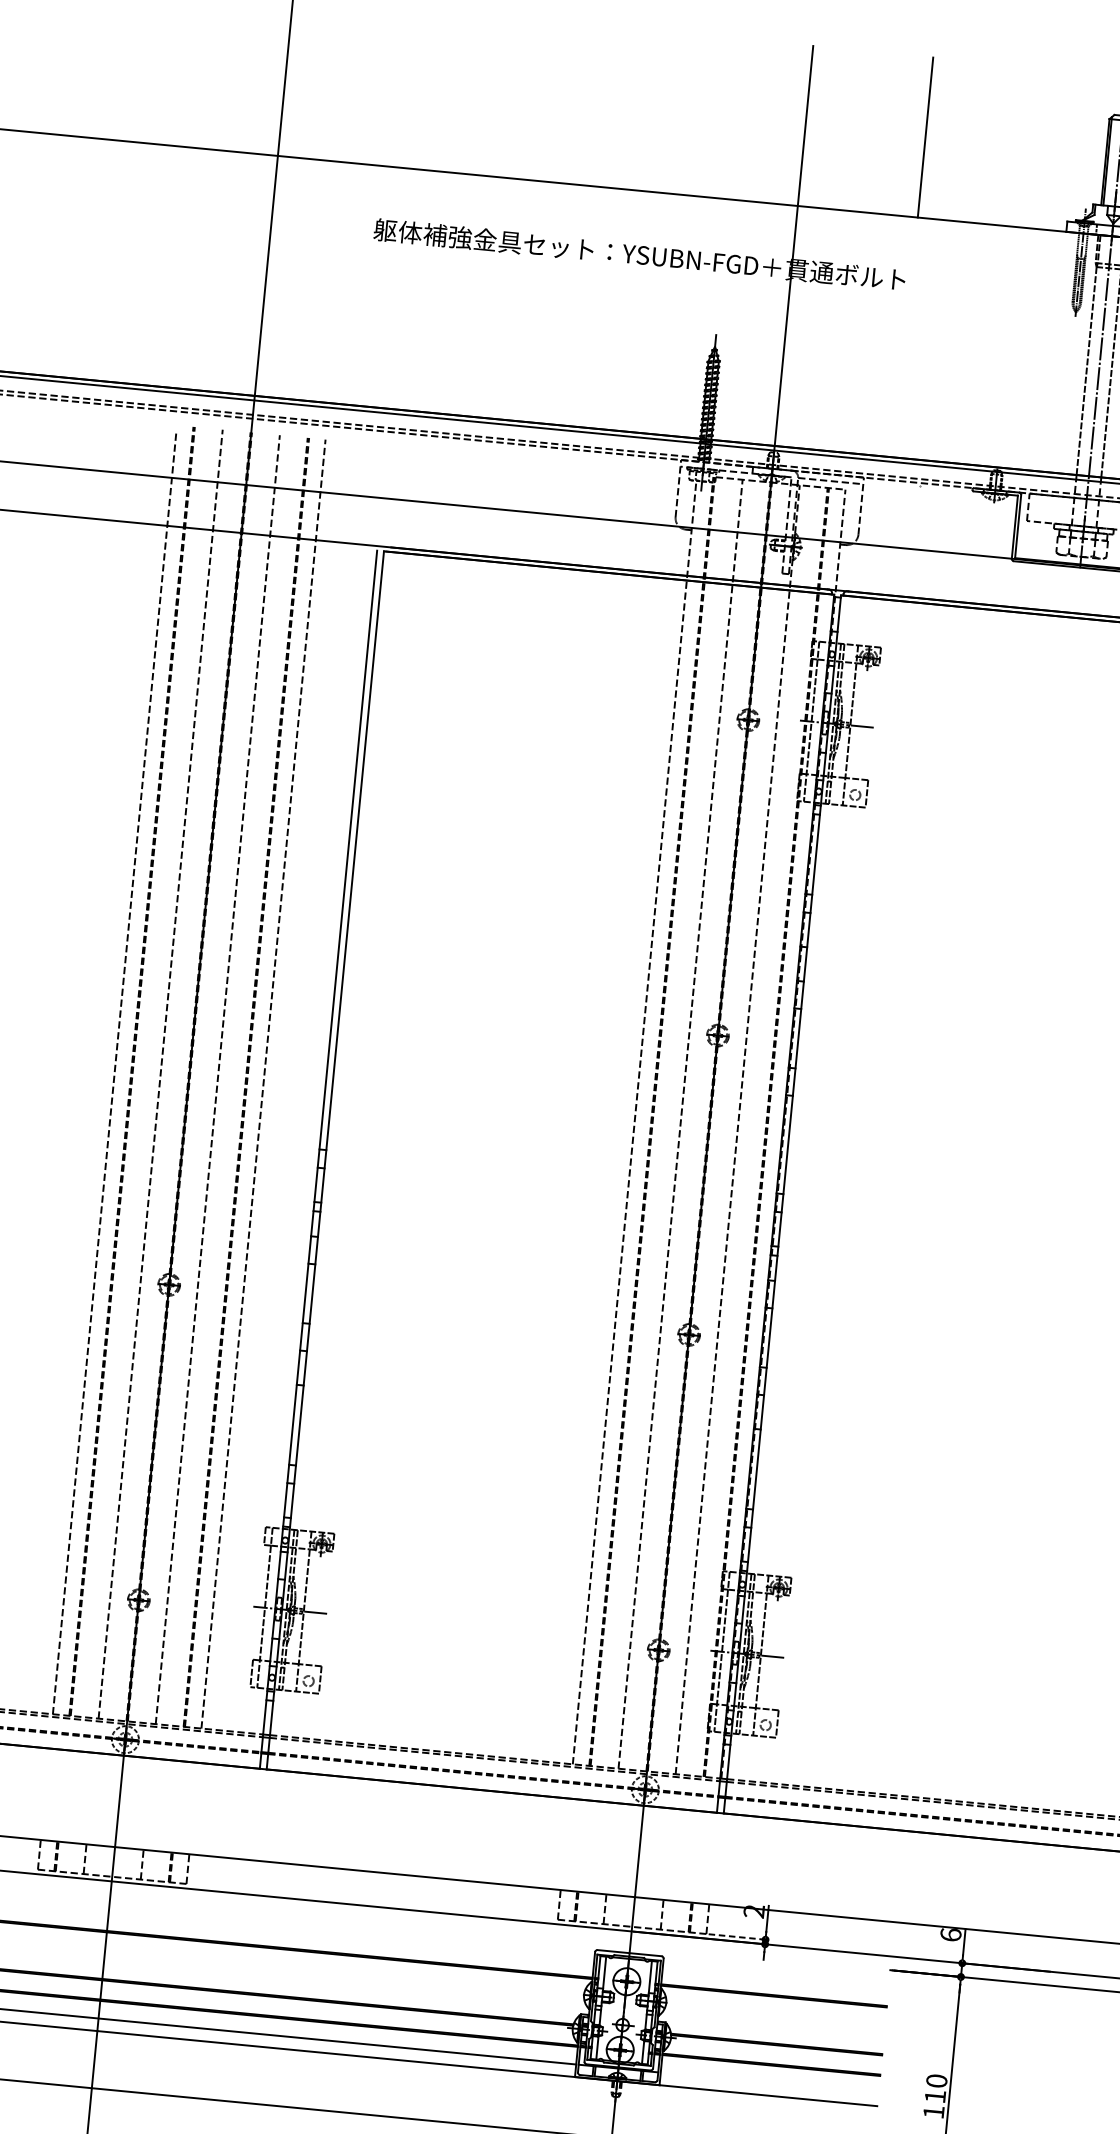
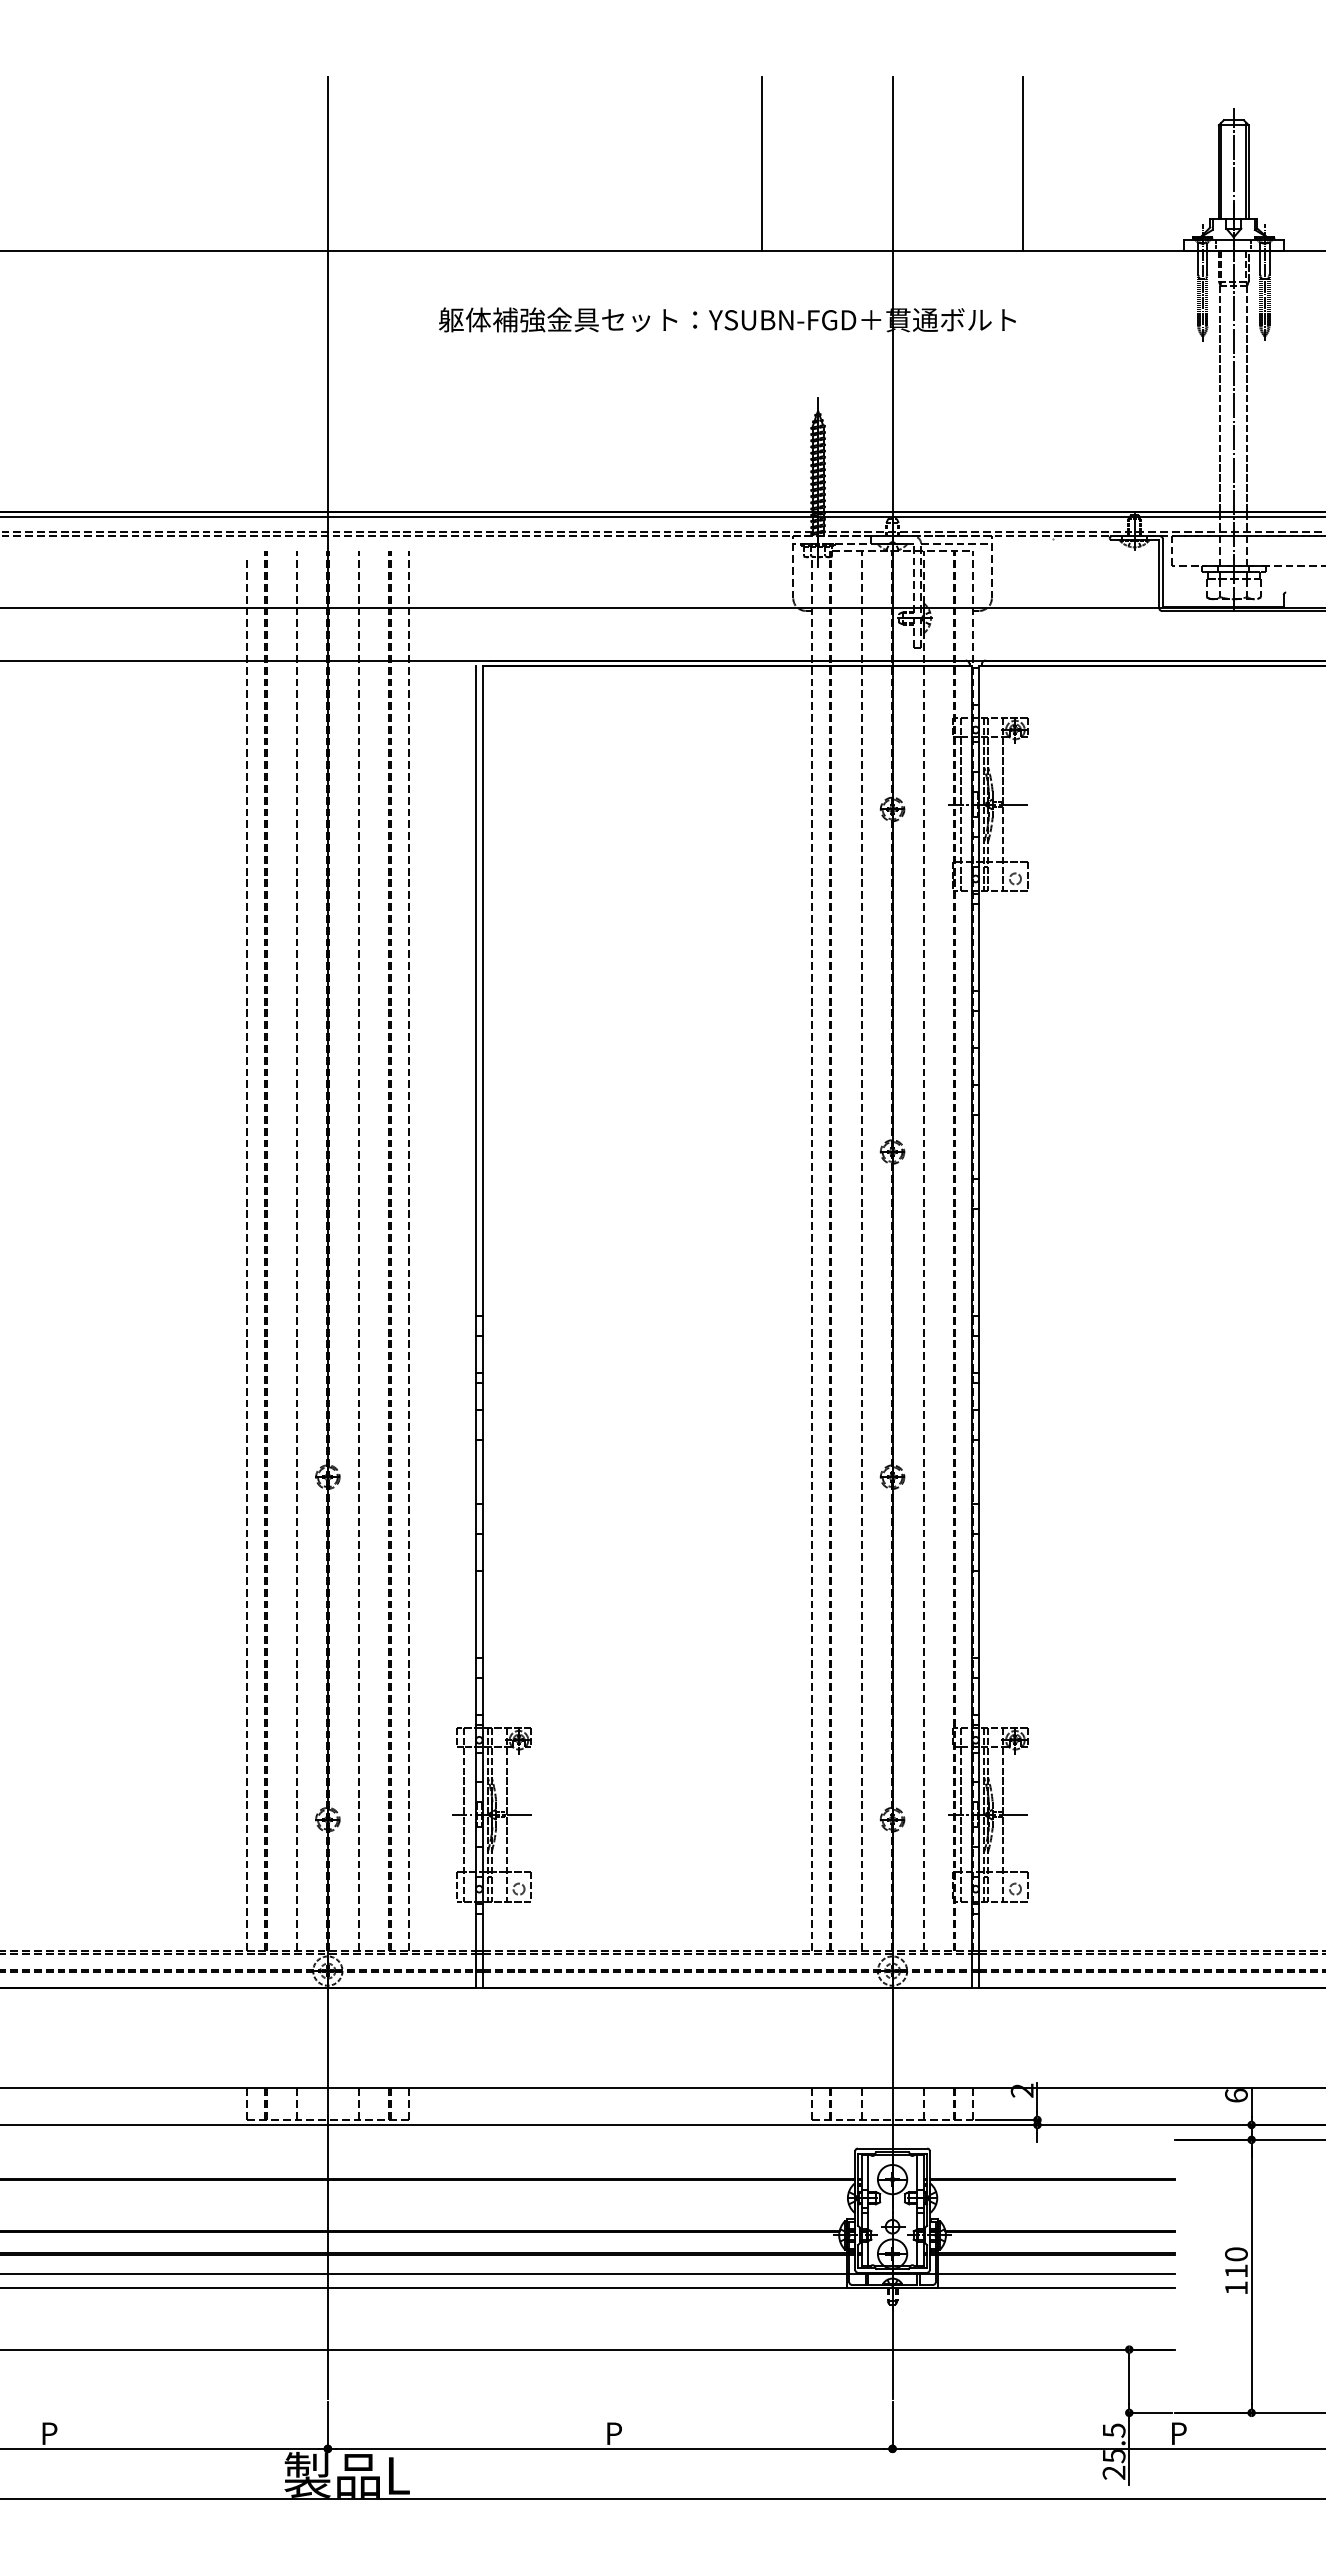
line: (685, 114) -> (762, 164), added
line: (738, 1937) -> (1008, 2120), dashed -> solid
line: (769, 2082) -> (1056, 2273), added

